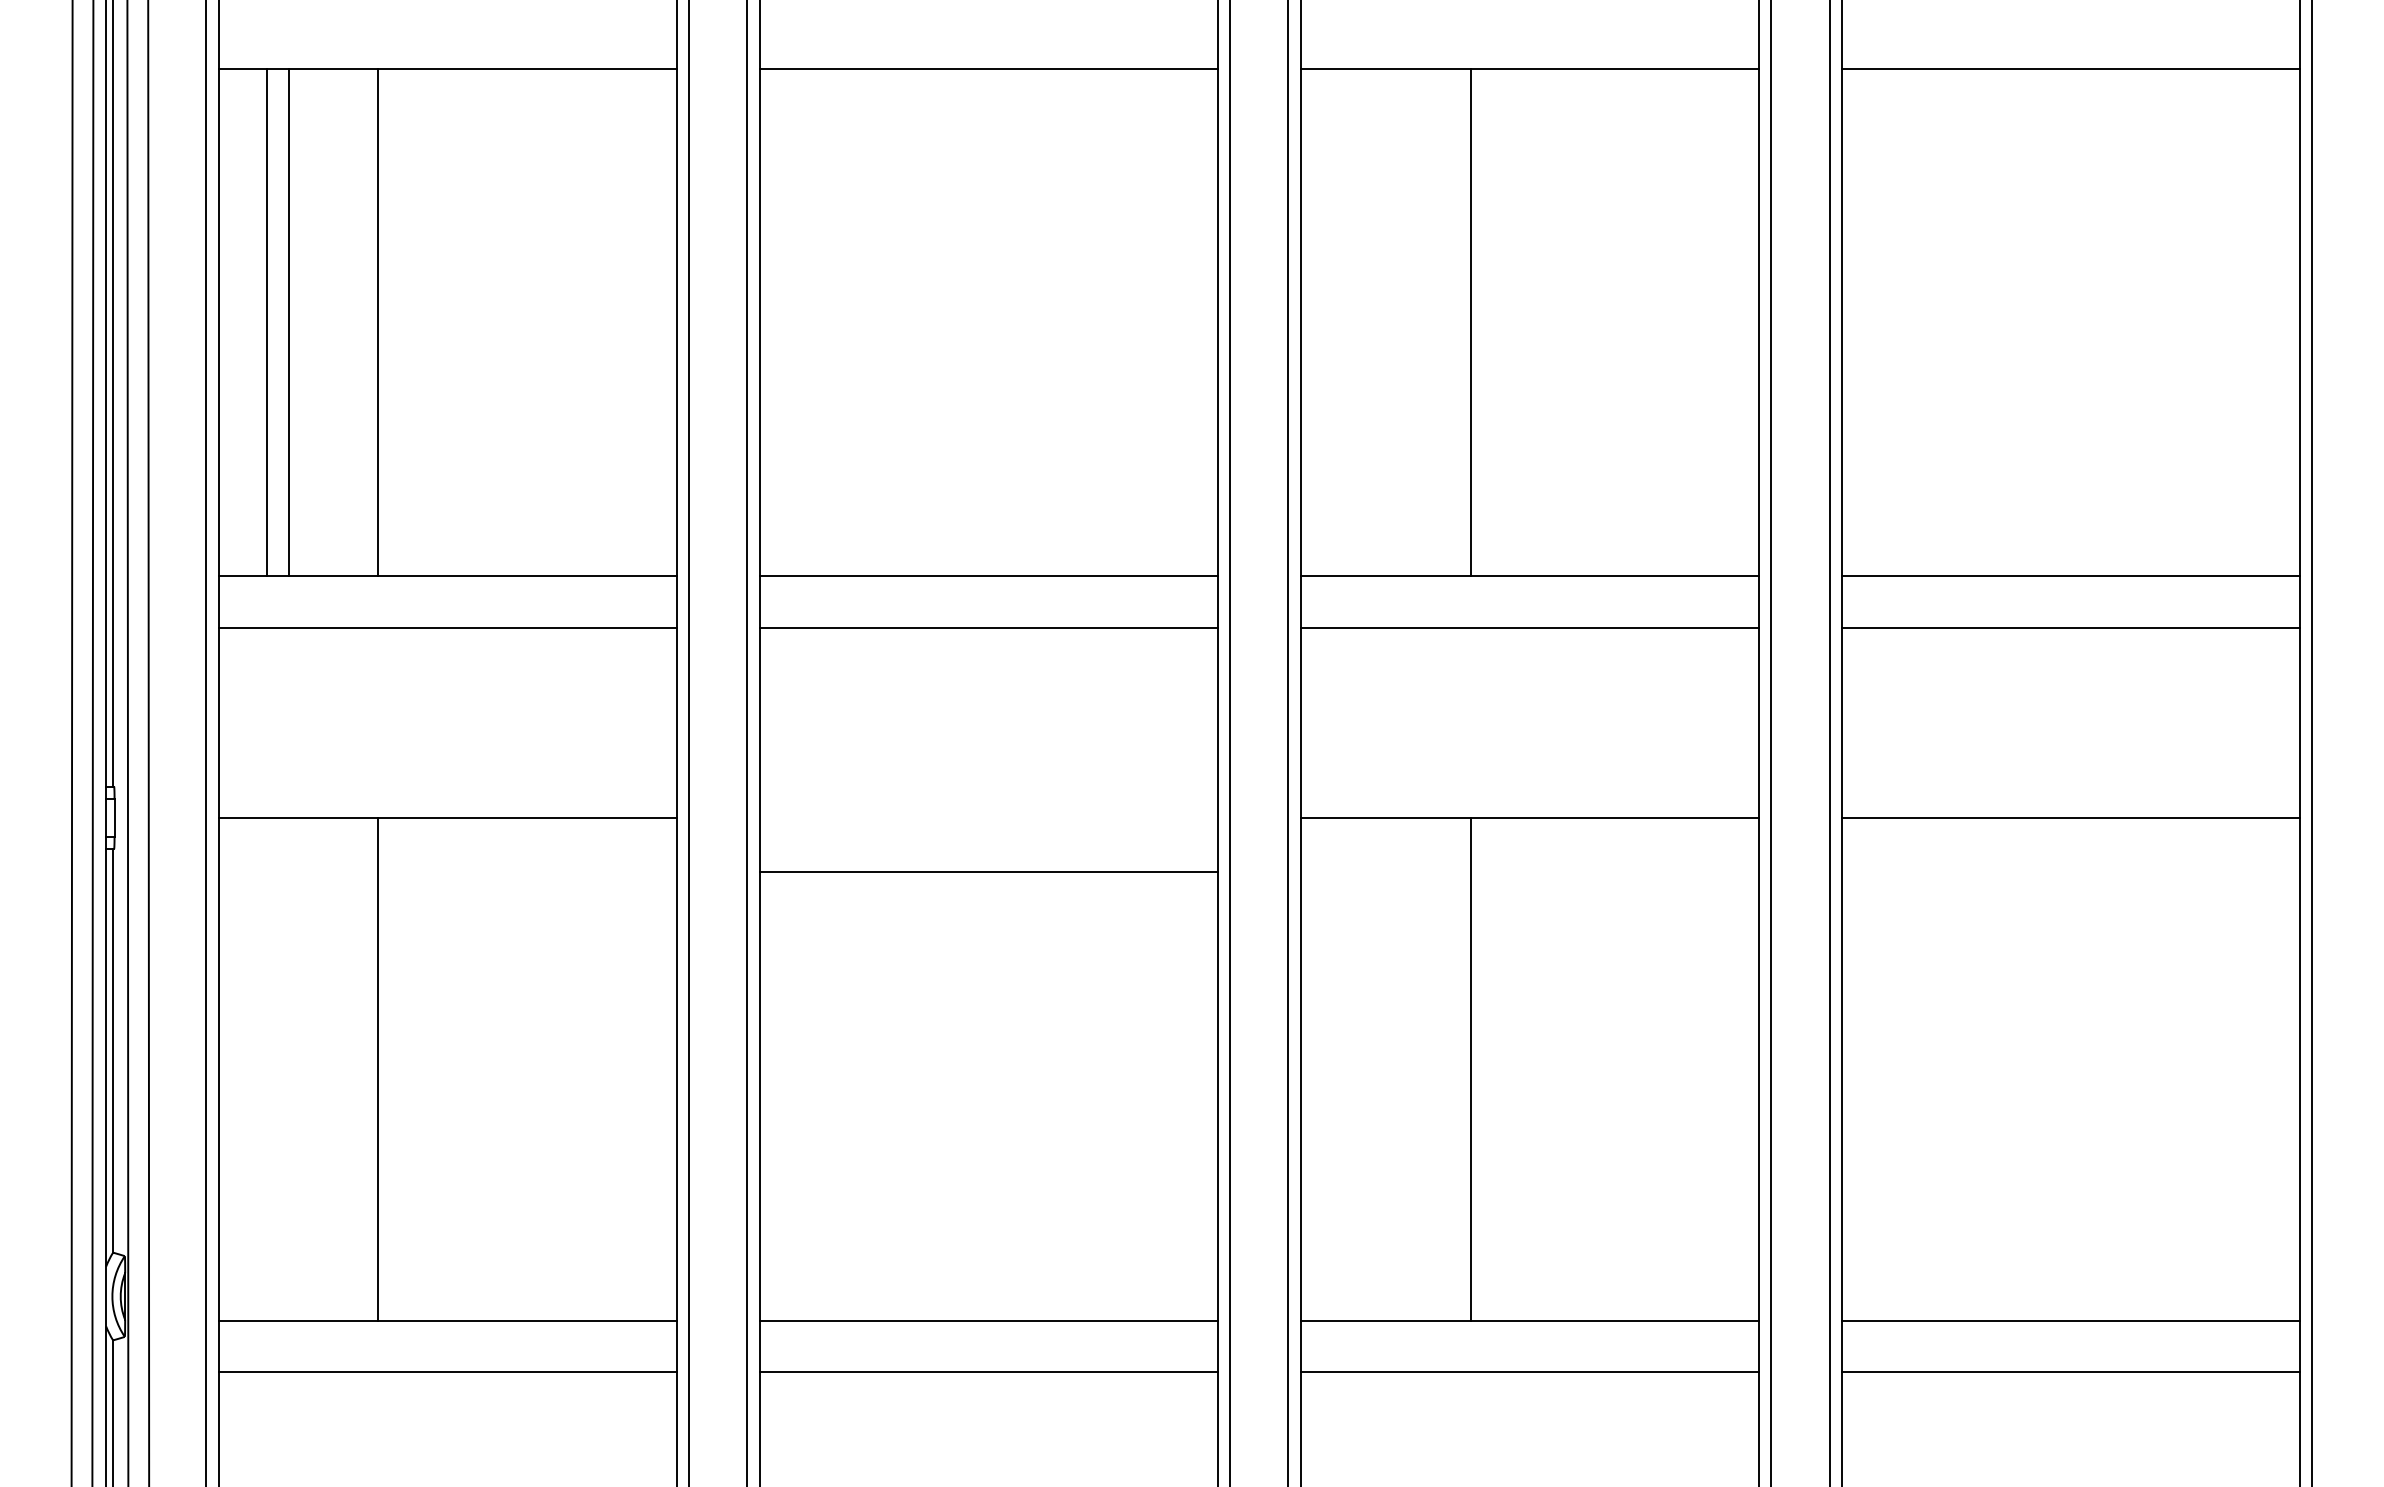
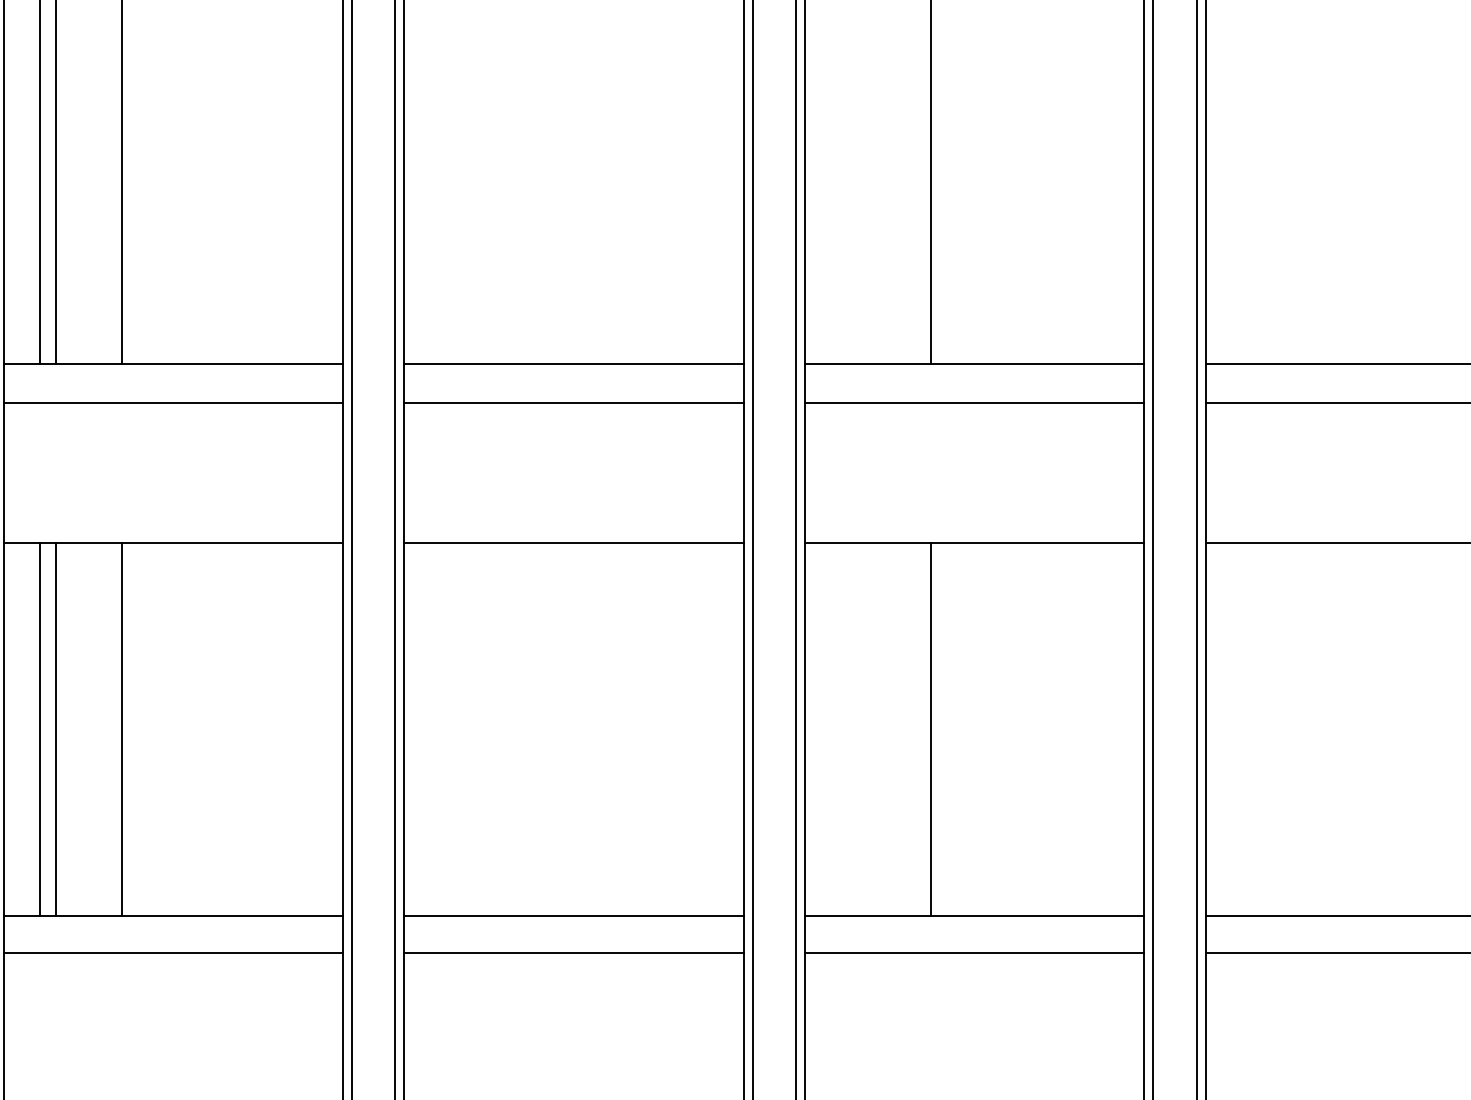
line: (988, 871) -> (573, 542), moved
line: (266, 1069) -> (39, 729), added
line: (289, 1069) -> (56, 729), added

